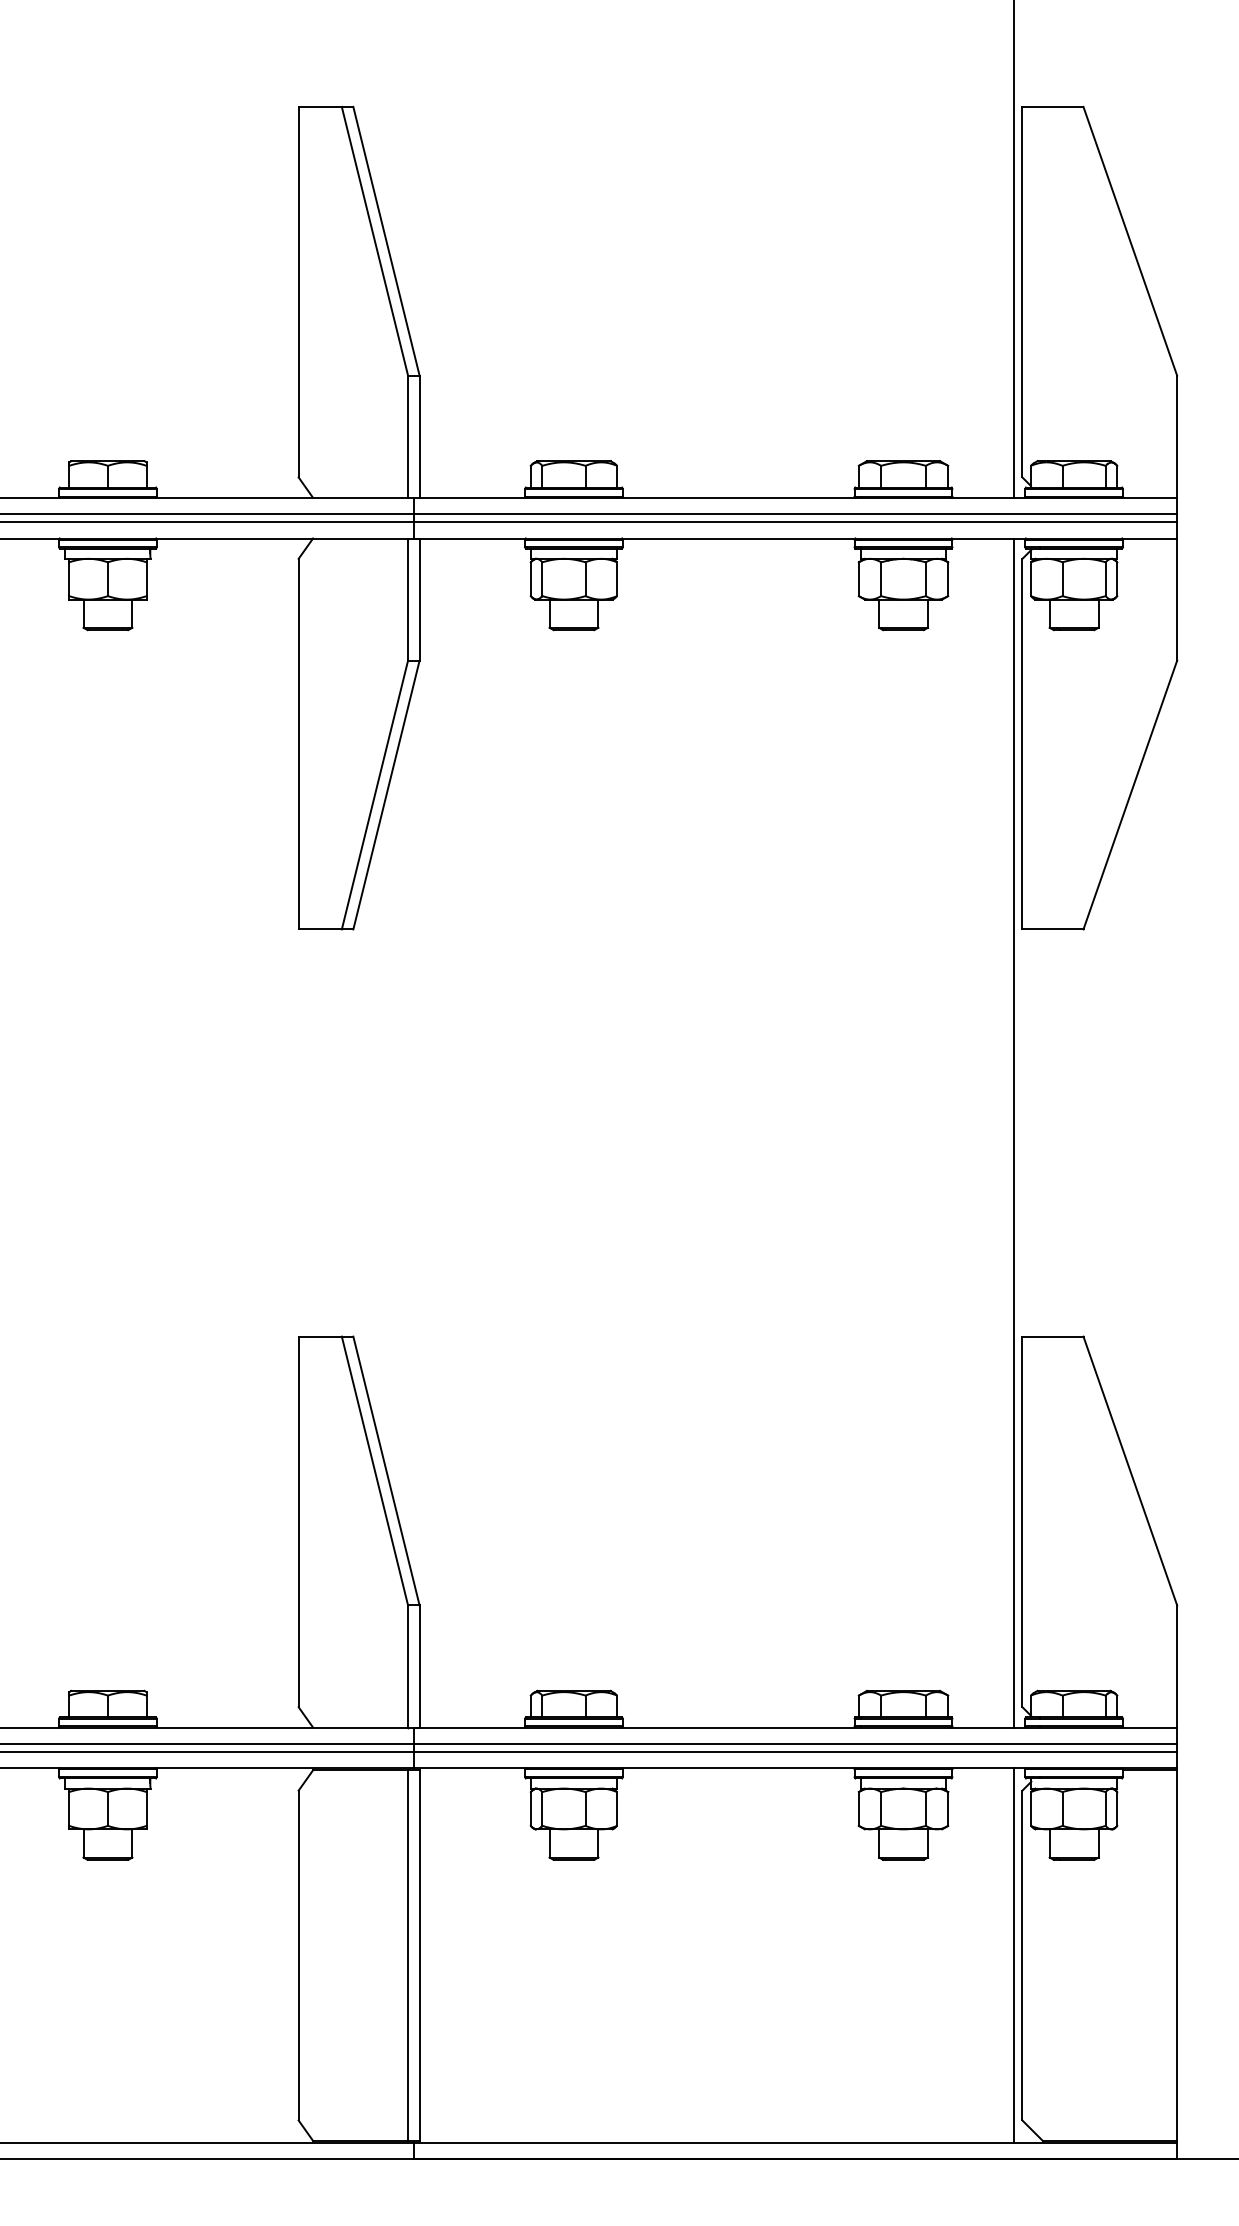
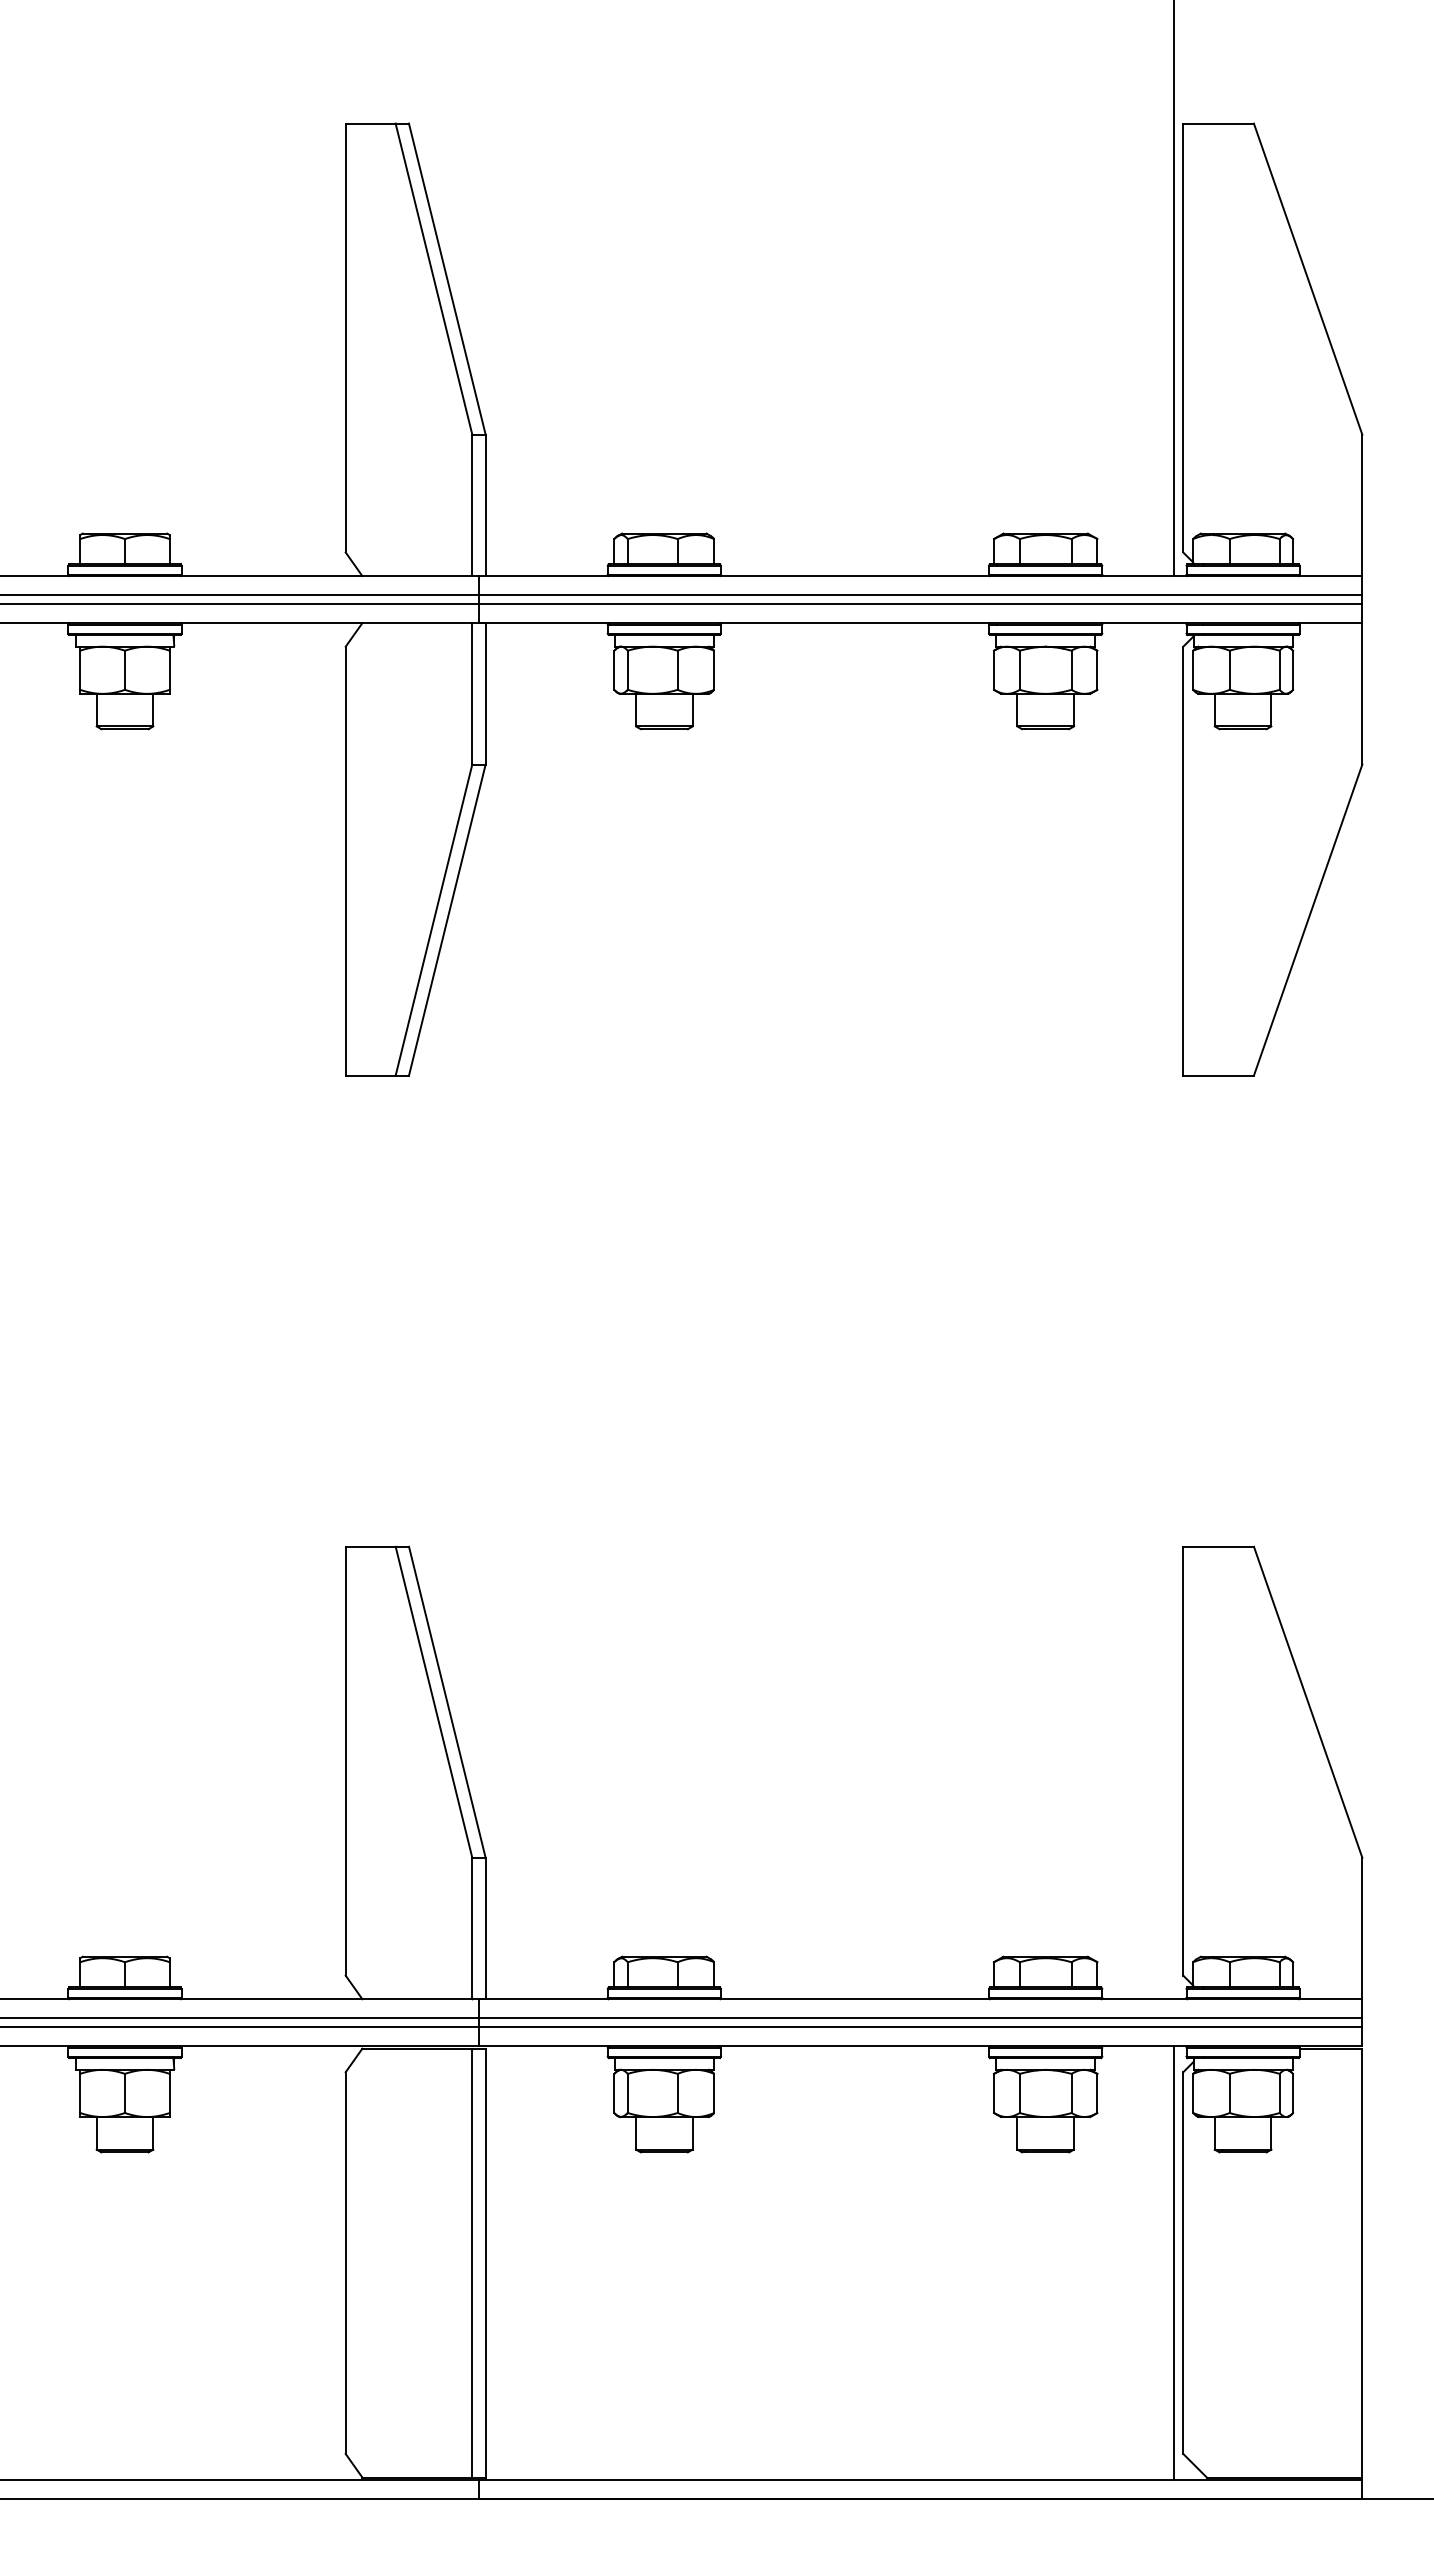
line: (1013, 1133) -> (1173, 1311), removed

